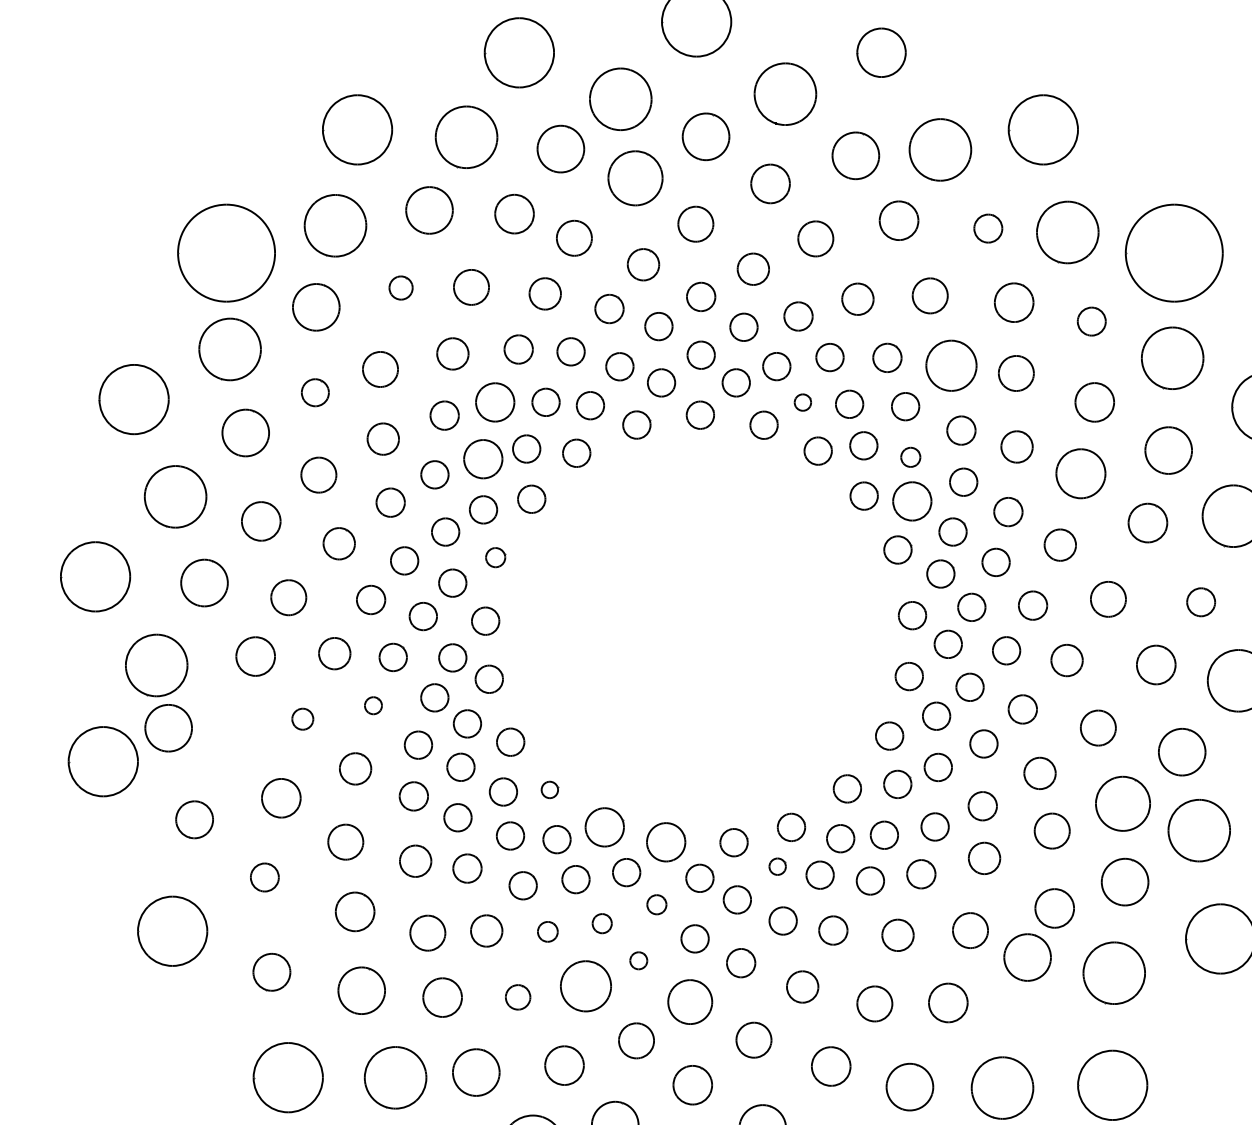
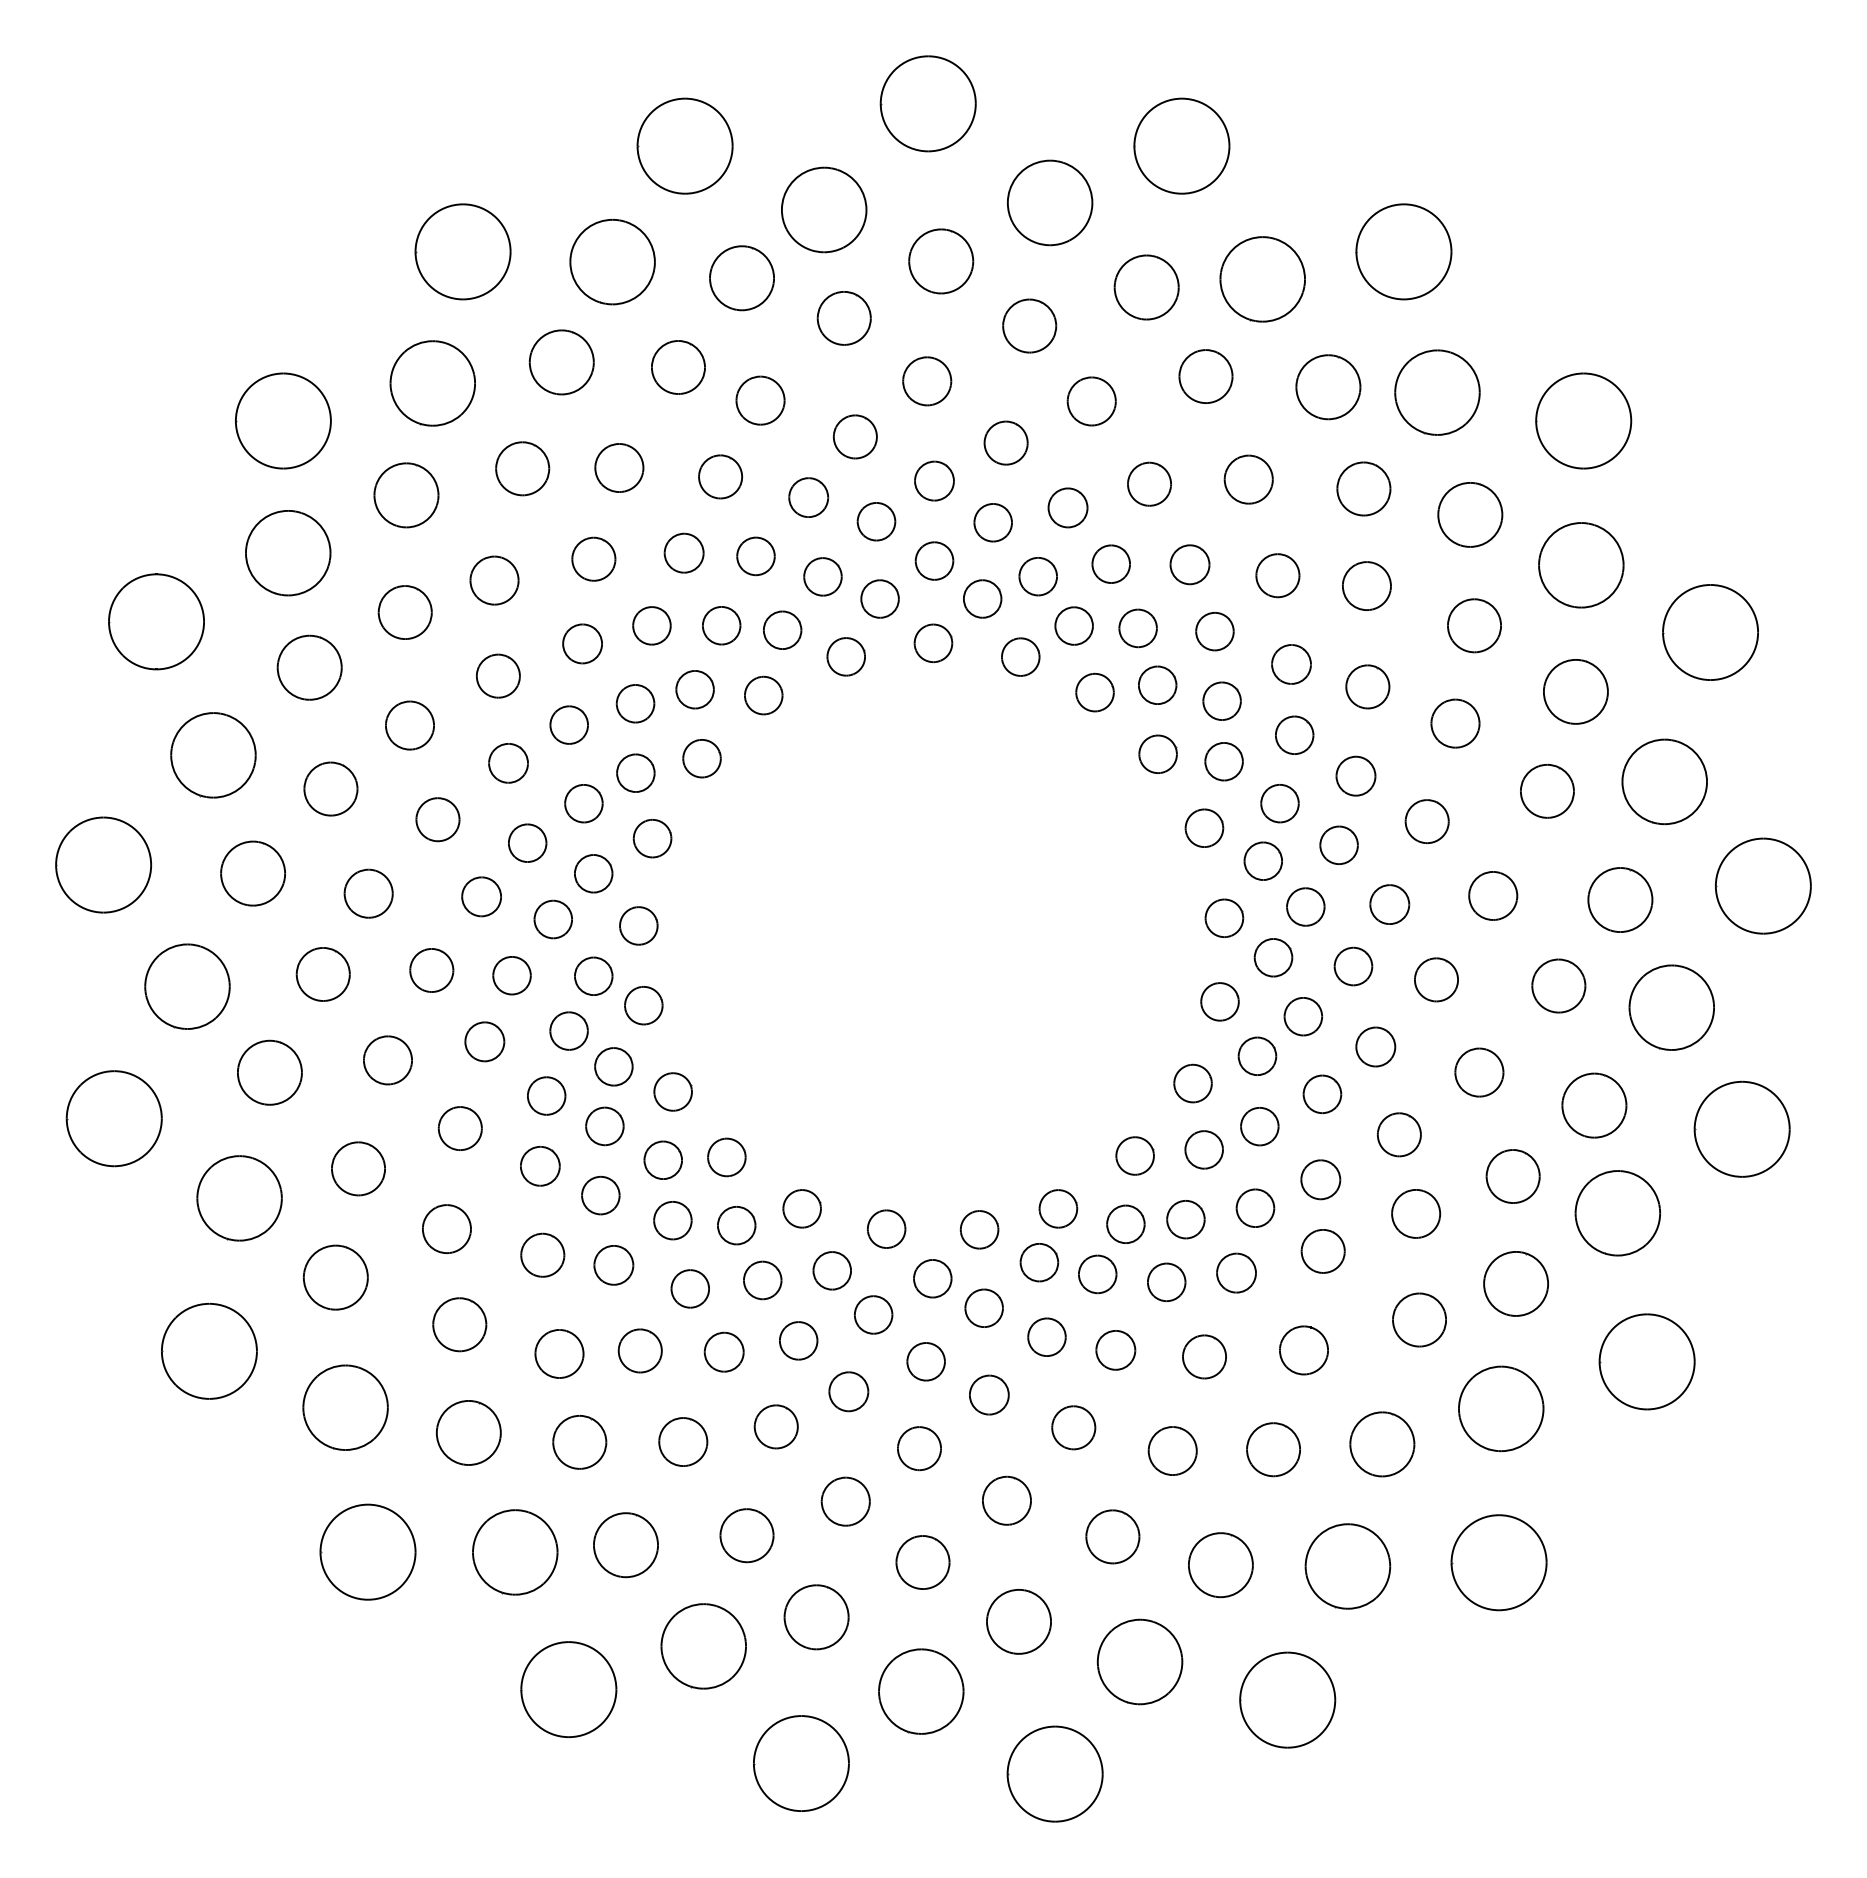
part: (881, 52) -> (1181, 145), size x1.43
part: (634, 178) -> (843, 318), size x0.71
part: (988, 228) -> (1328, 387), size x1.67
part: (226, 252) -> (283, 420), size x0.71
part: (1174, 252) -> (1583, 420), size x0.71
part: (400, 287) -> (522, 468), size x1.67
part: (1091, 321) -> (1470, 514), size x1.67
part: (951, 365) -> (1277, 575), size x0.62
part: (314, 392) -> (404, 612), size x1.43
part: (494, 402) -> (651, 625), size x0.71
part: (802, 402) -> (1073, 625), size x1.67
part: (910, 456) -> (1221, 700), size x1.43
part: (483, 459) -> (635, 703), size x0.71
part: (1080, 473) -> (1455, 723), size x0.71
part: (911, 501) -> (1223, 761), size x0.71
part: (495, 557) -> (652, 838), size x1.43
part: (1201, 601) -> (1620, 899), size x1.67
part: (373, 705) -> (484, 1041), size x1.67
part: (302, 719) -> (387, 1060), size x1.67
part: (168, 728) -> (269, 1072), moved
part: (549, 789) -> (726, 1157), size x1.67
part: (1122, 803) -> (1512, 1176), size x0.71
part: (194, 819) -> (239, 1198), size x1.67
part: (604, 827) -> (801, 1208), size x0.71
part: (666, 841) -> (886, 1228), size x0.71
part: (777, 866) -> (1039, 1262), size x1.67
part: (264, 877) -> (335, 1277), size x1.67
part: (656, 904) -> (873, 1314), size x1.43
part: (602, 923) -> (798, 1340), size x1.43
part: (547, 931) -> (723, 1351), size x1.43
part: (1027, 957) -> (1382, 1444), moved
part: (638, 960) -> (848, 1391), size x1.67
part: (271, 972) -> (345, 1407), size x1.67
part: (585, 986) -> (775, 1426), size x0.62
part: (518, 996) -> (683, 1441), size x1.43
part: (690, 1002) -> (919, 1448), size x0.71

